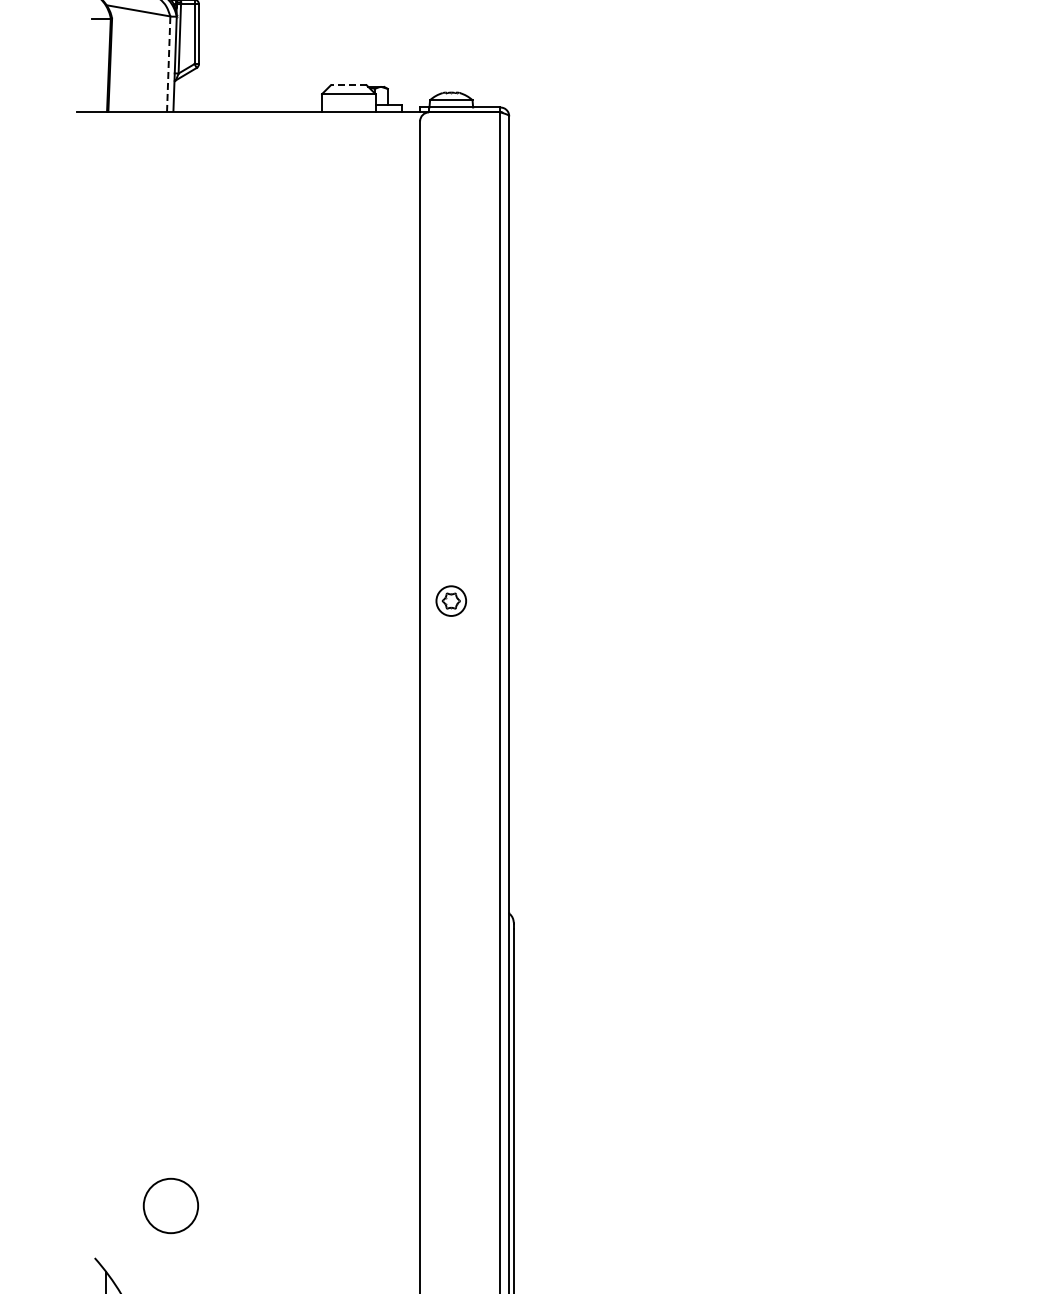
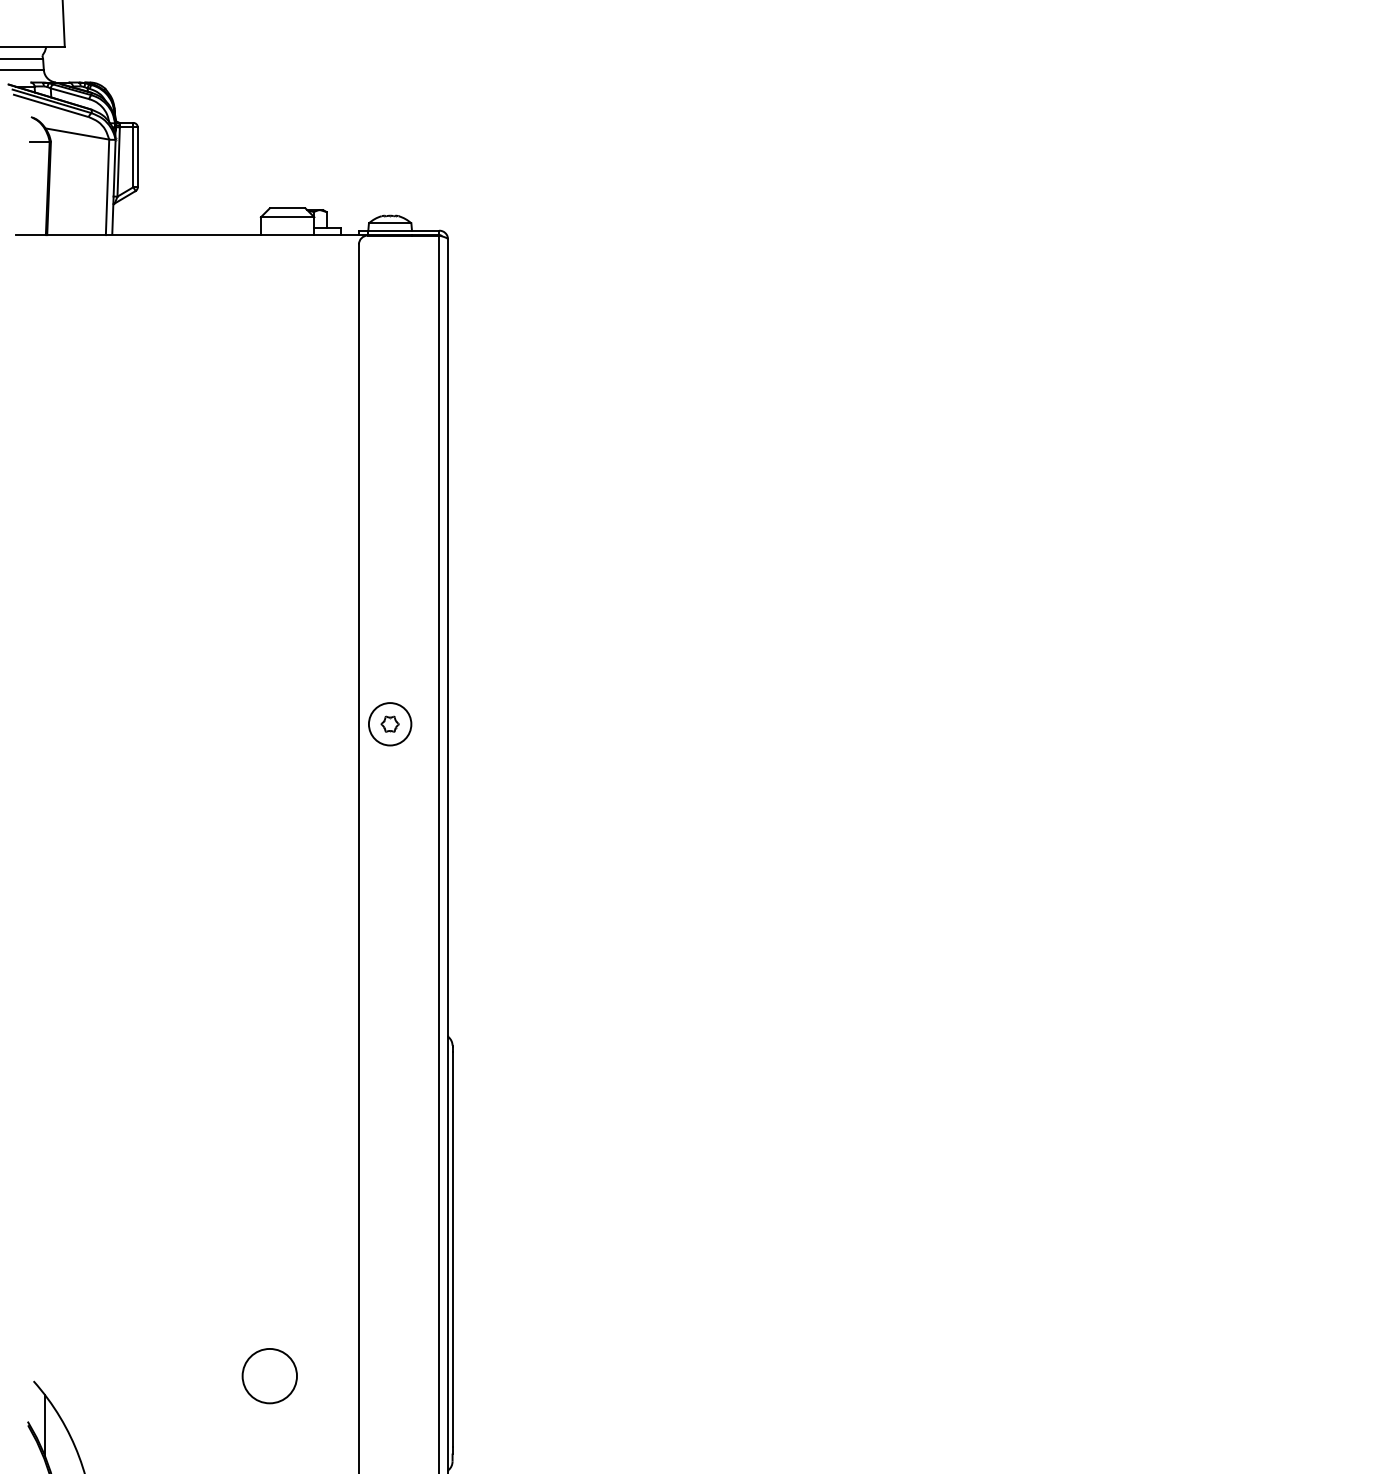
line: (168, 64) -> (107, 187), dashed -> solid
line: (348, 85) -> (287, 208), dashed -> solid
circle: (450, 601) -> (389, 724), size x1.43
circle: (170, 1206) -> (269, 1376), moved

